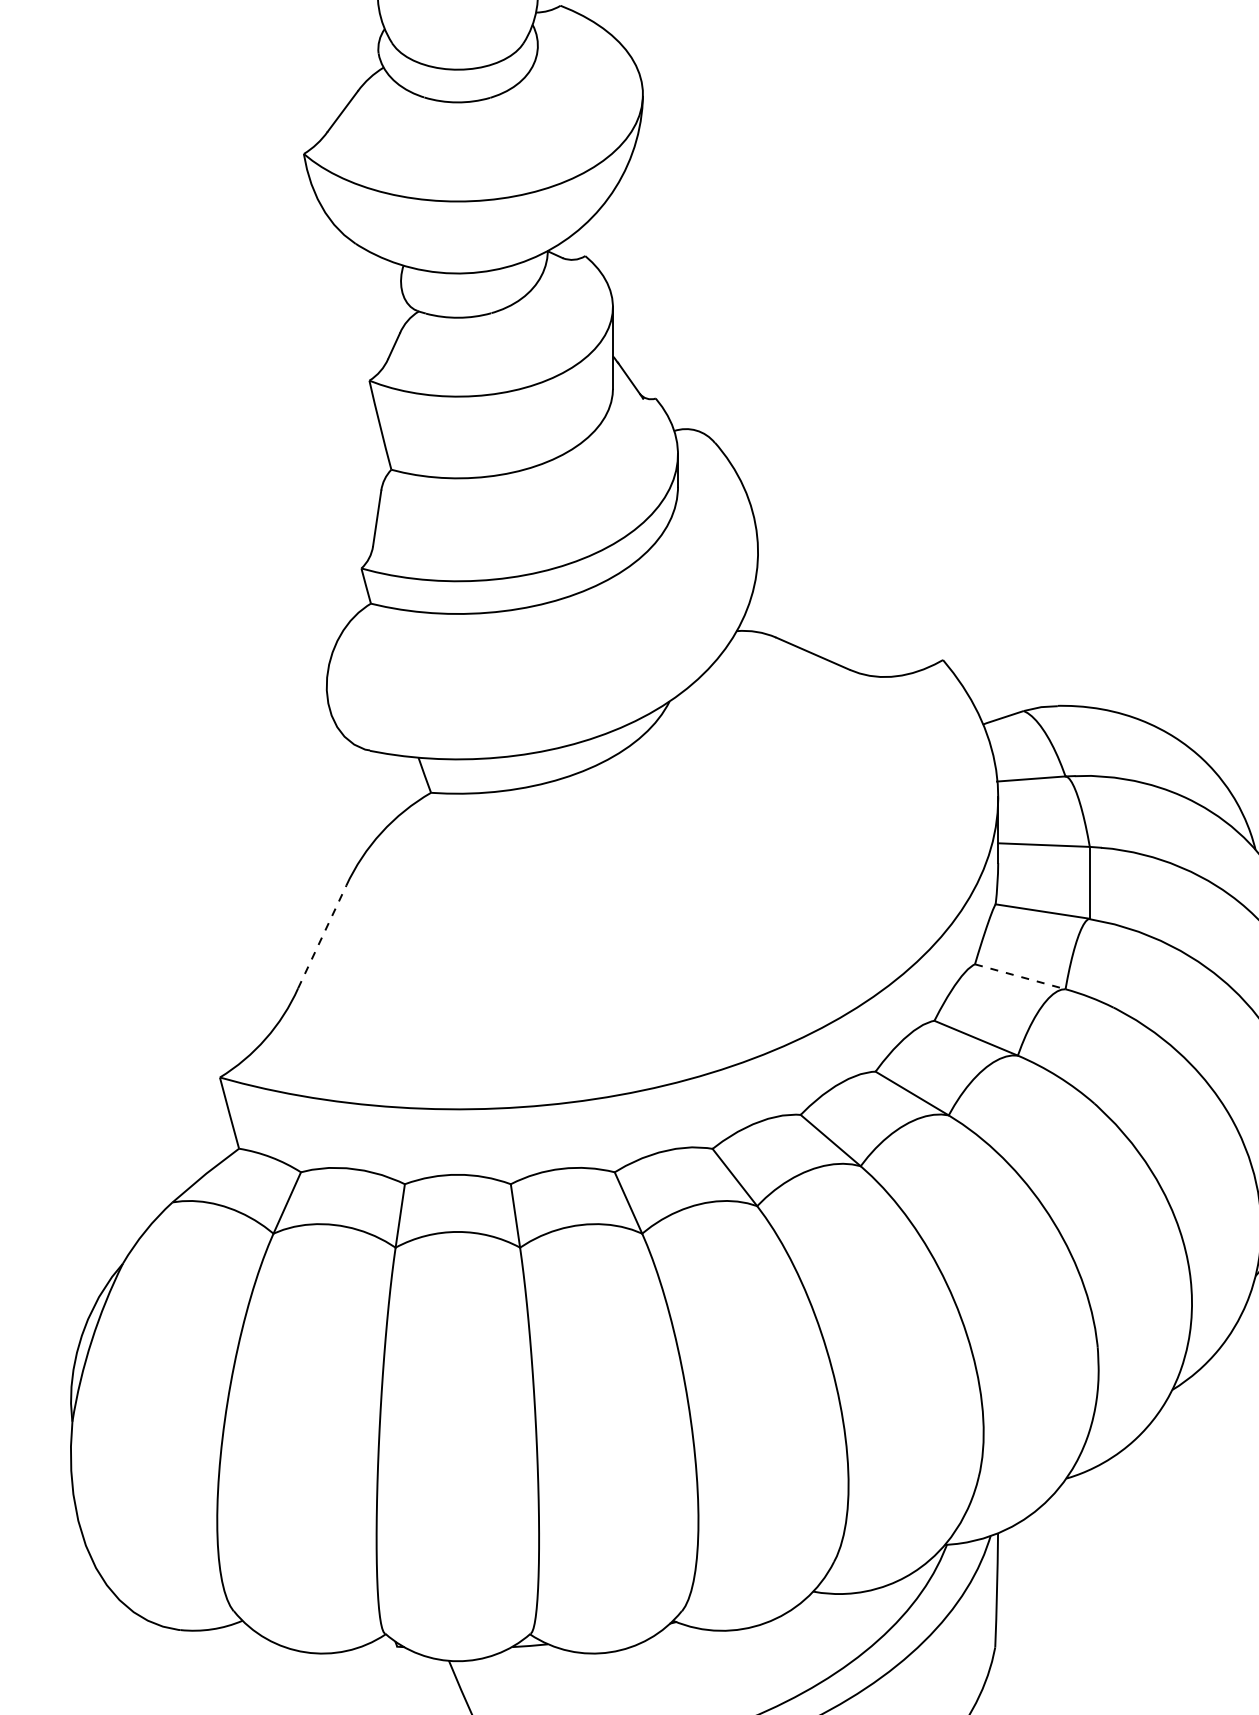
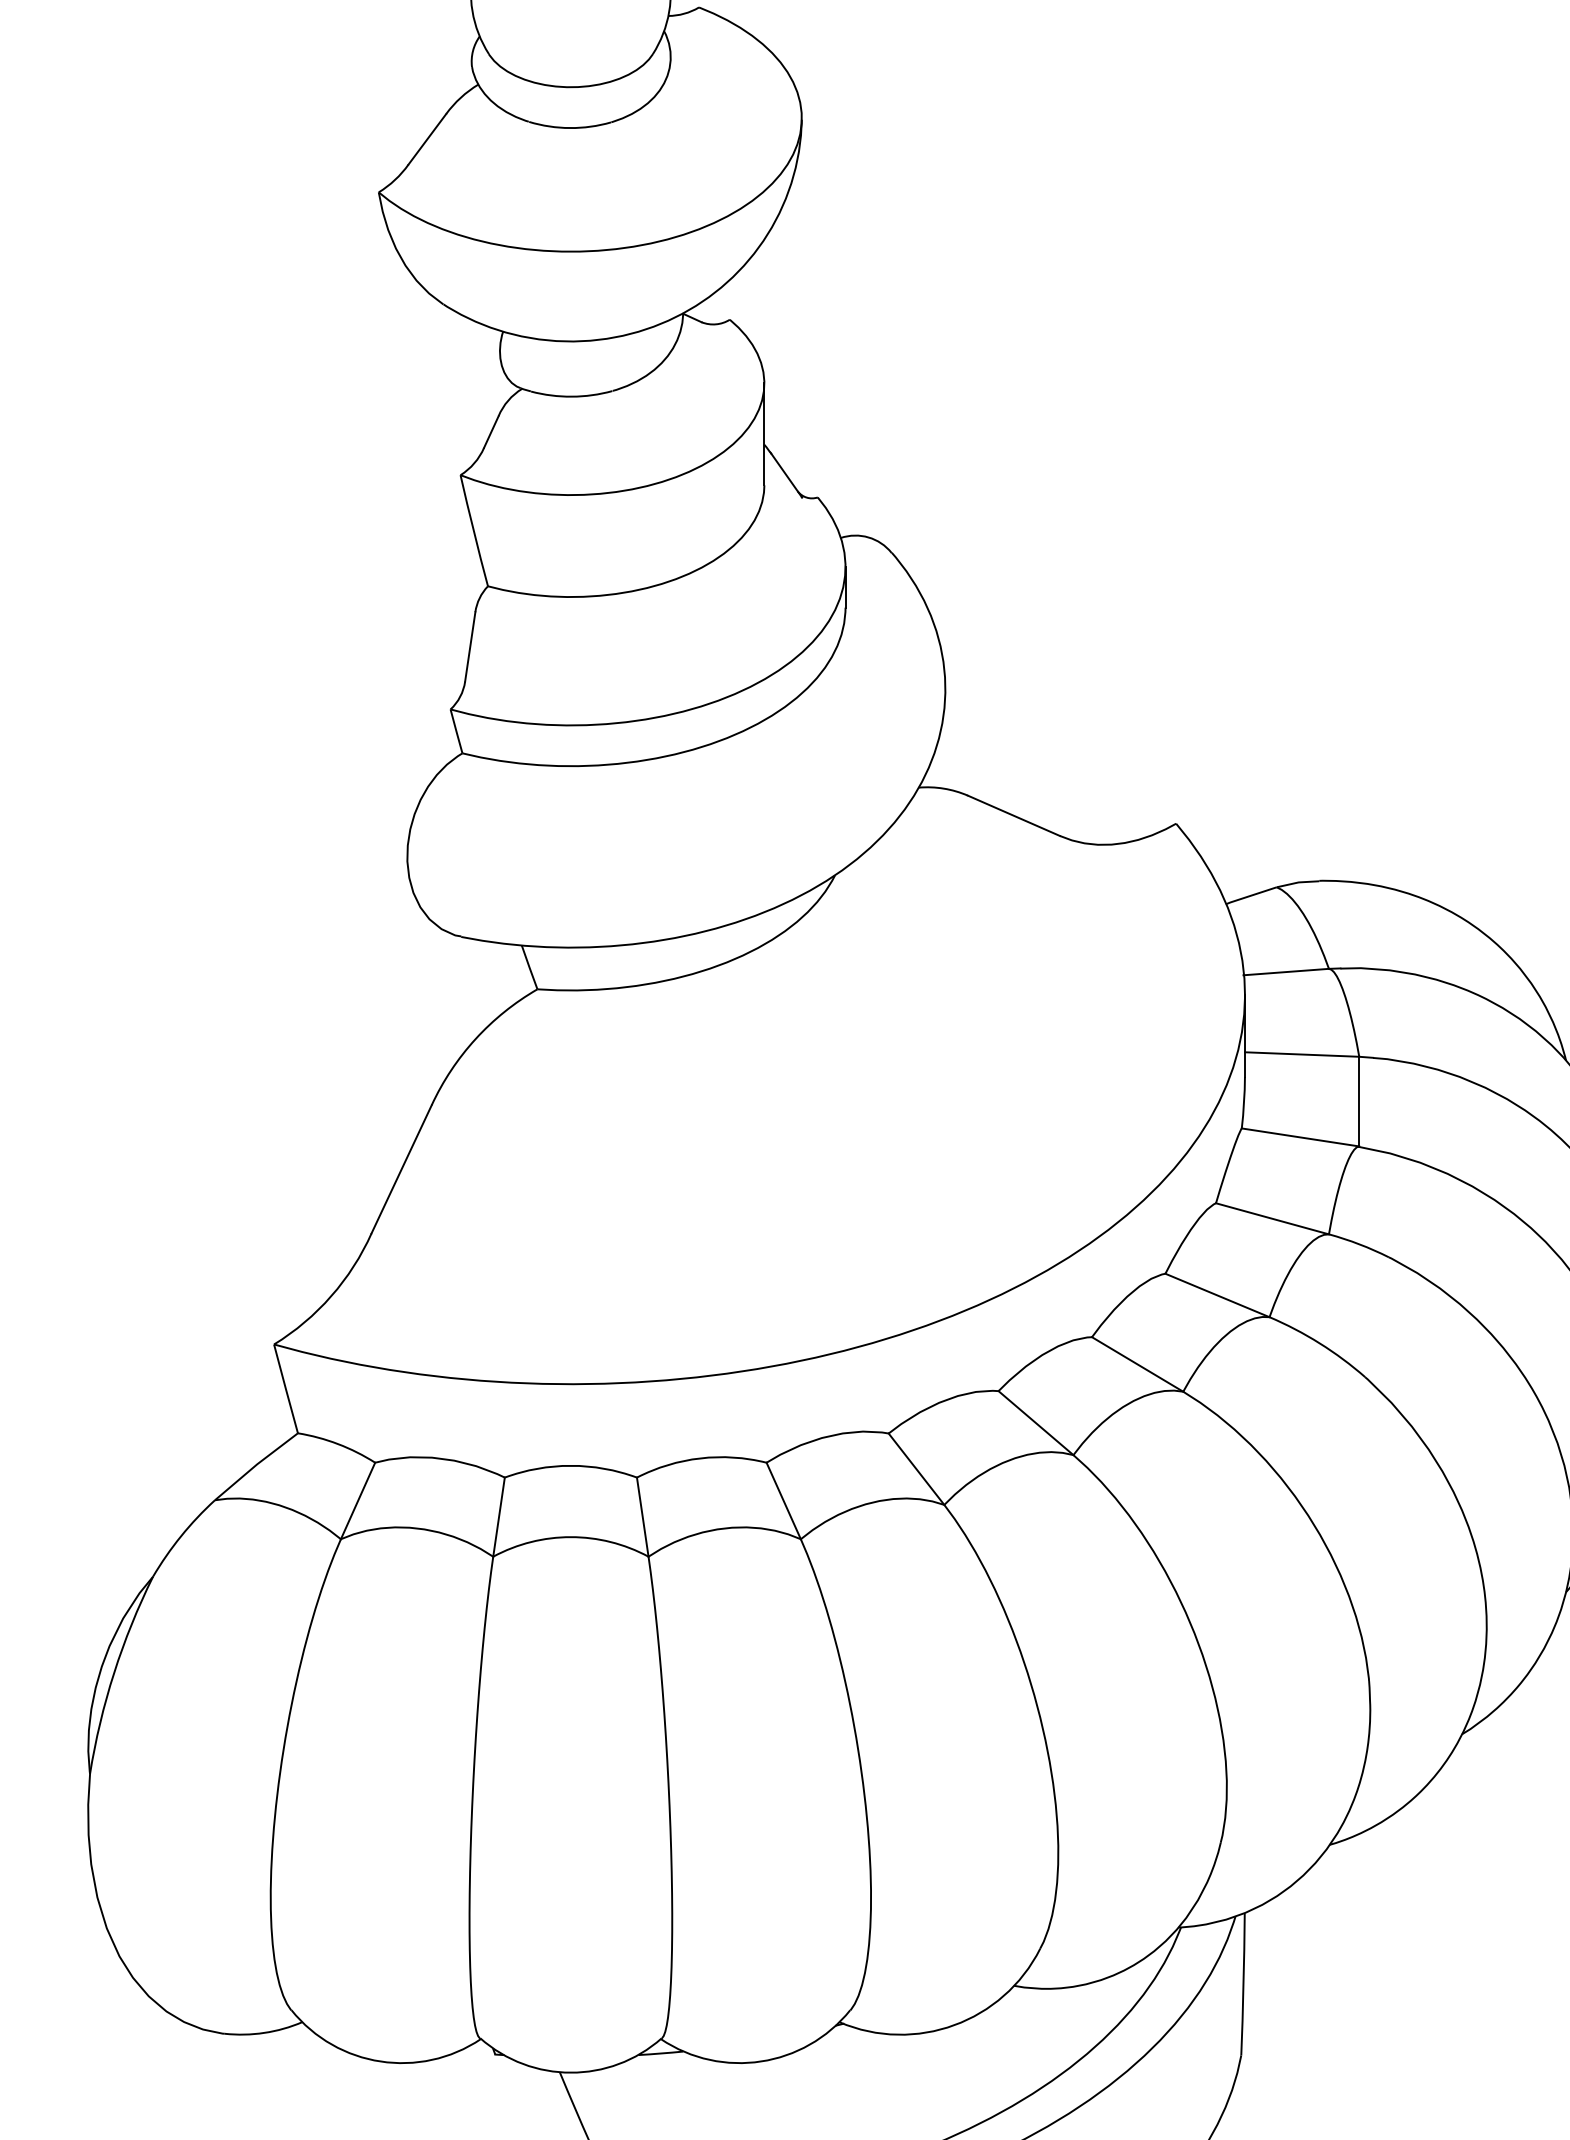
line: (322, 937) -> (401, 1169), dashed -> solid
line: (1020, 976) -> (1272, 1218), dashed -> solid

